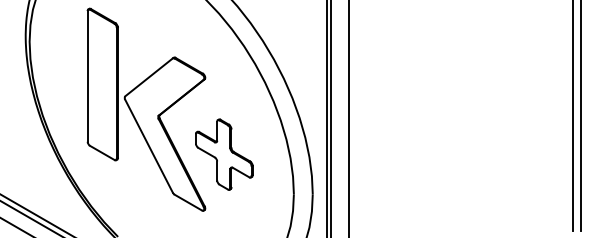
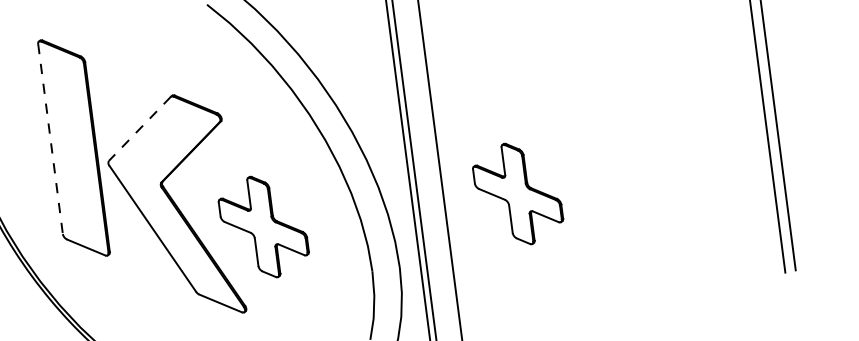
line: (87, 76) -> (50, 139), solid -> dashed
line: (148, 77) -> (139, 129), solid -> dashed
part: (399, 154) -> (518, 193), added

